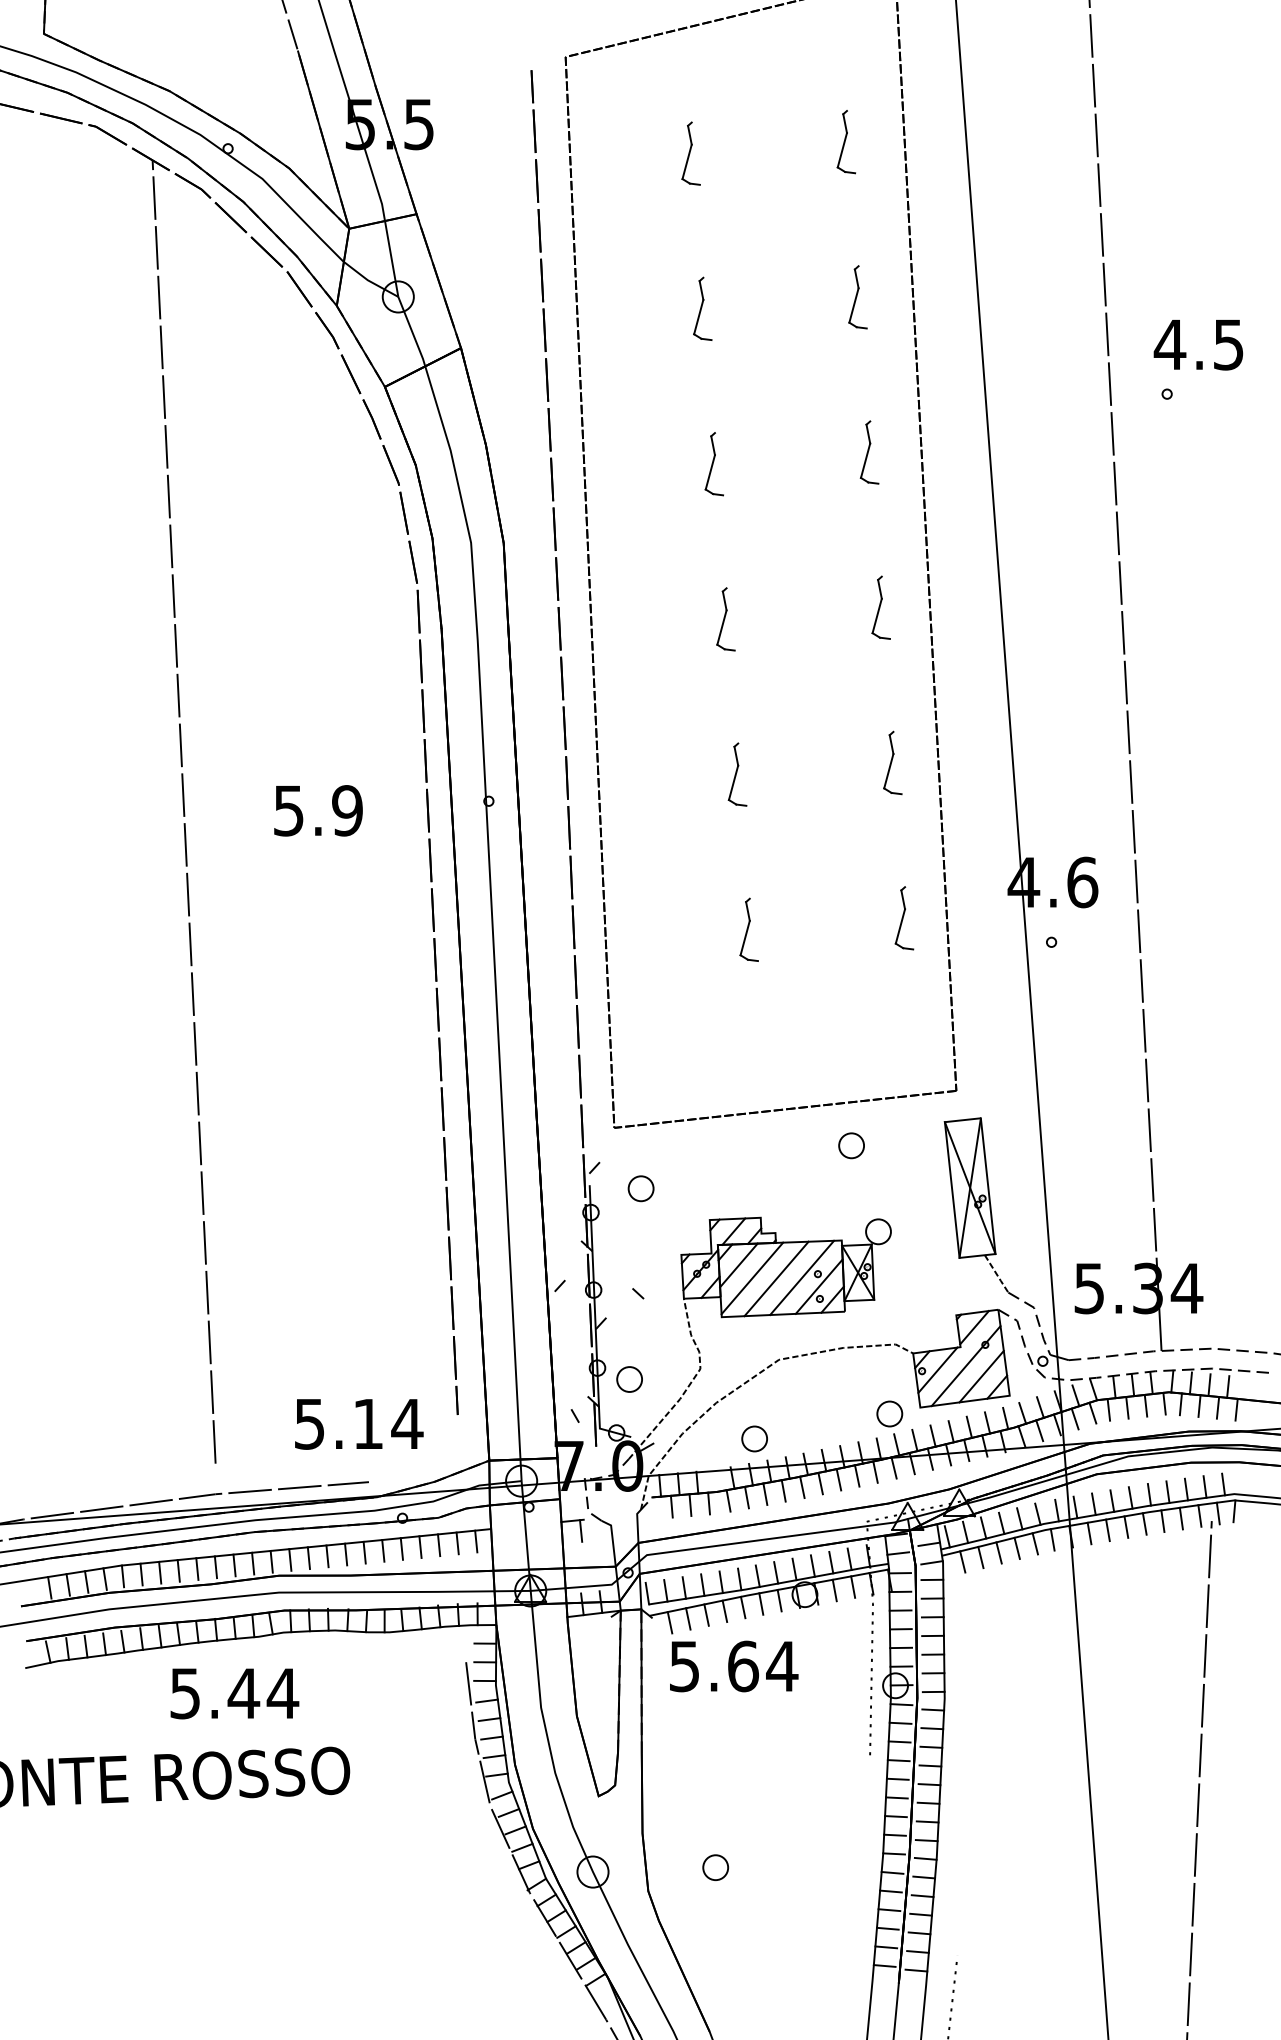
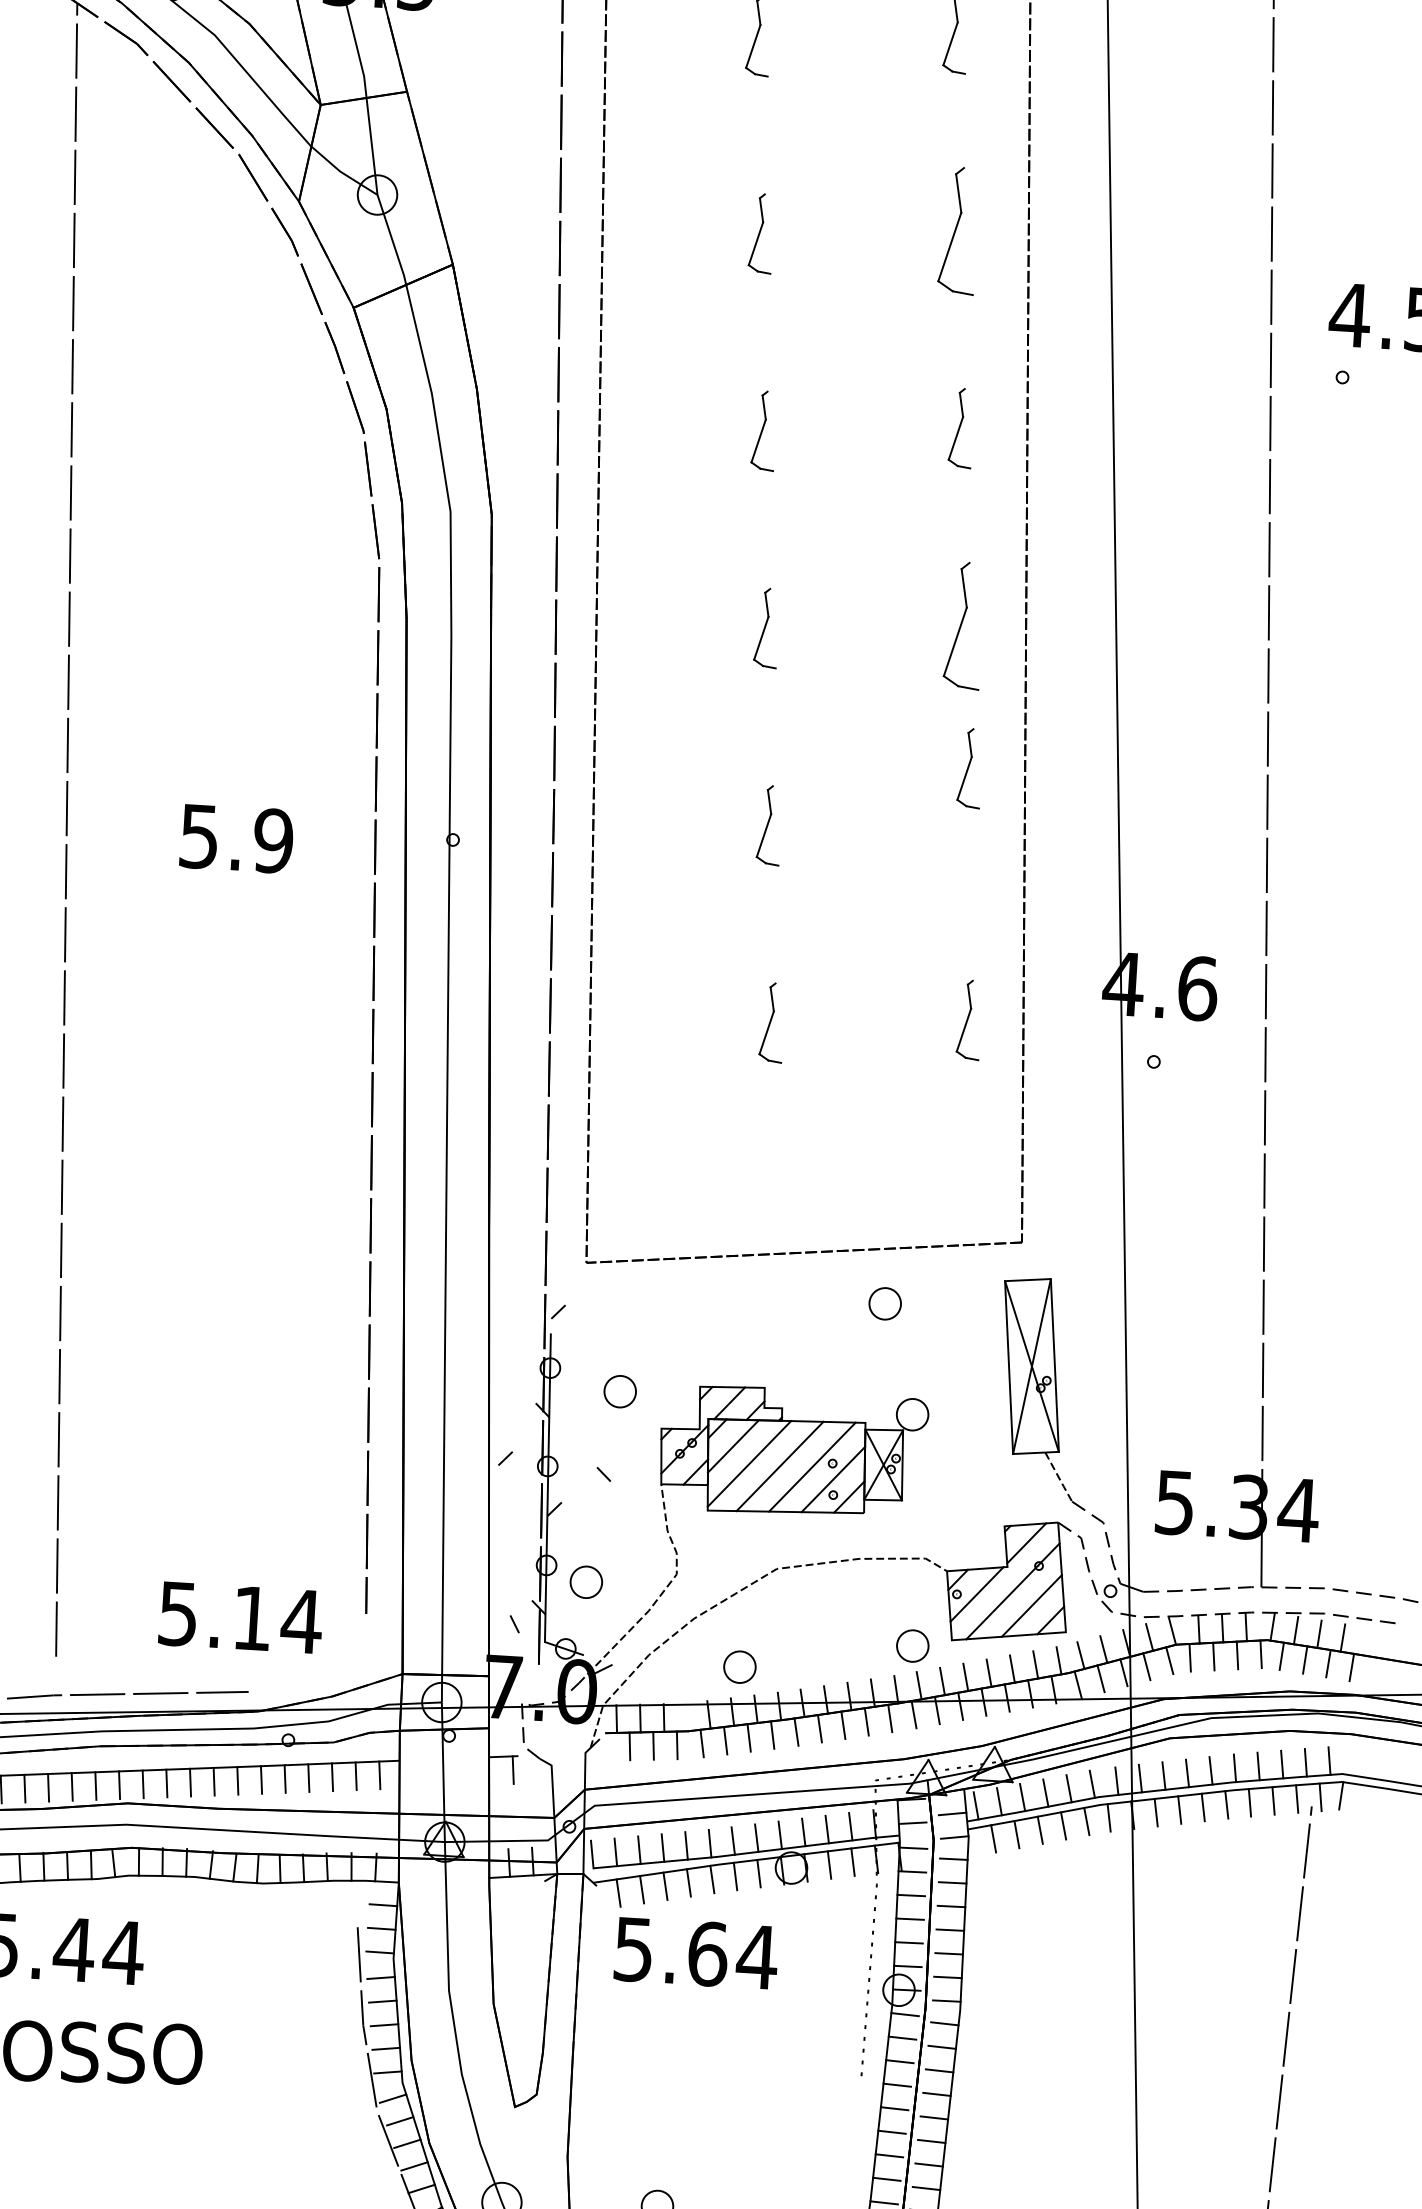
part: (857, 297) -> (958, 231), size x1.6
part: (880, 607) -> (963, 625), size x1.6
part: (892, 762) -> (969, 767), moved
part: (640, 1188) -> (619, 1391), moved

